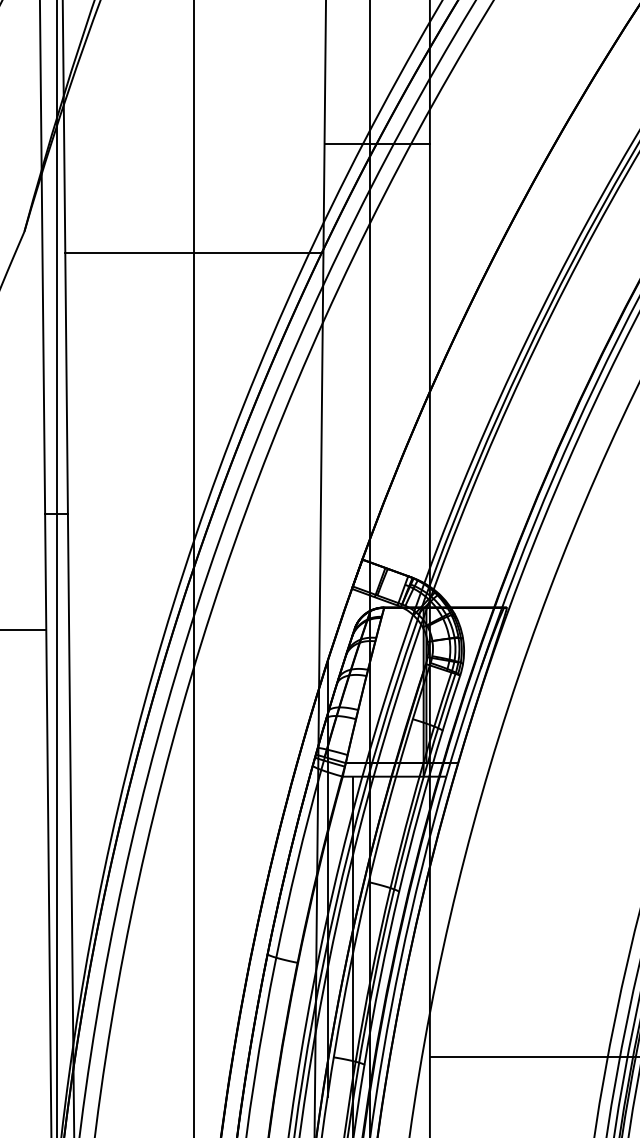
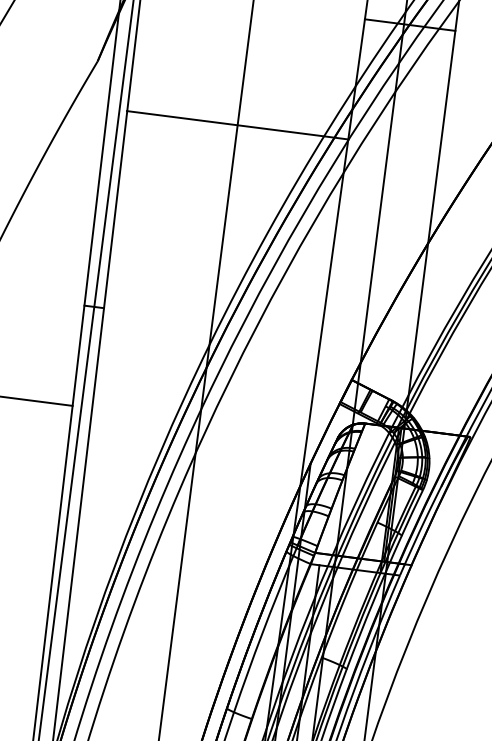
line: (194, 253) -> (237, 125), moved

